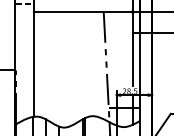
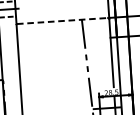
line: (83, 11) -> (62, 20), solid -> dashed

